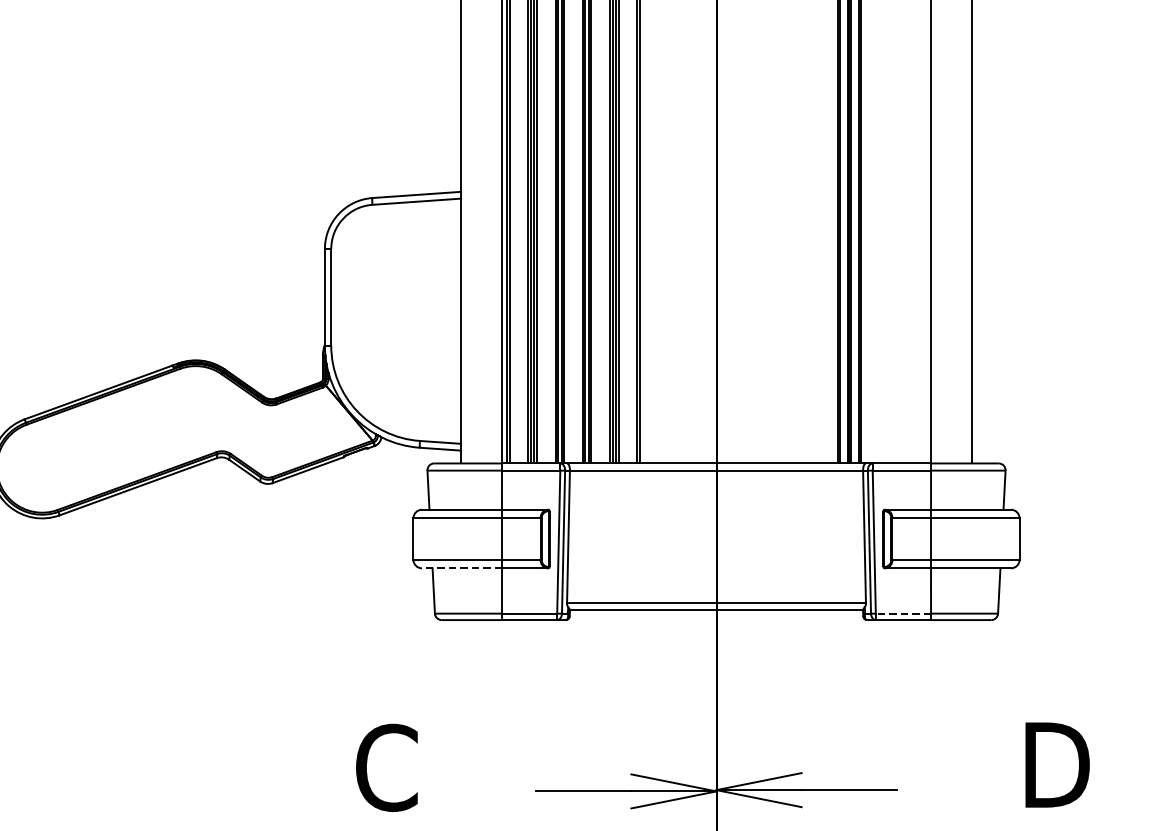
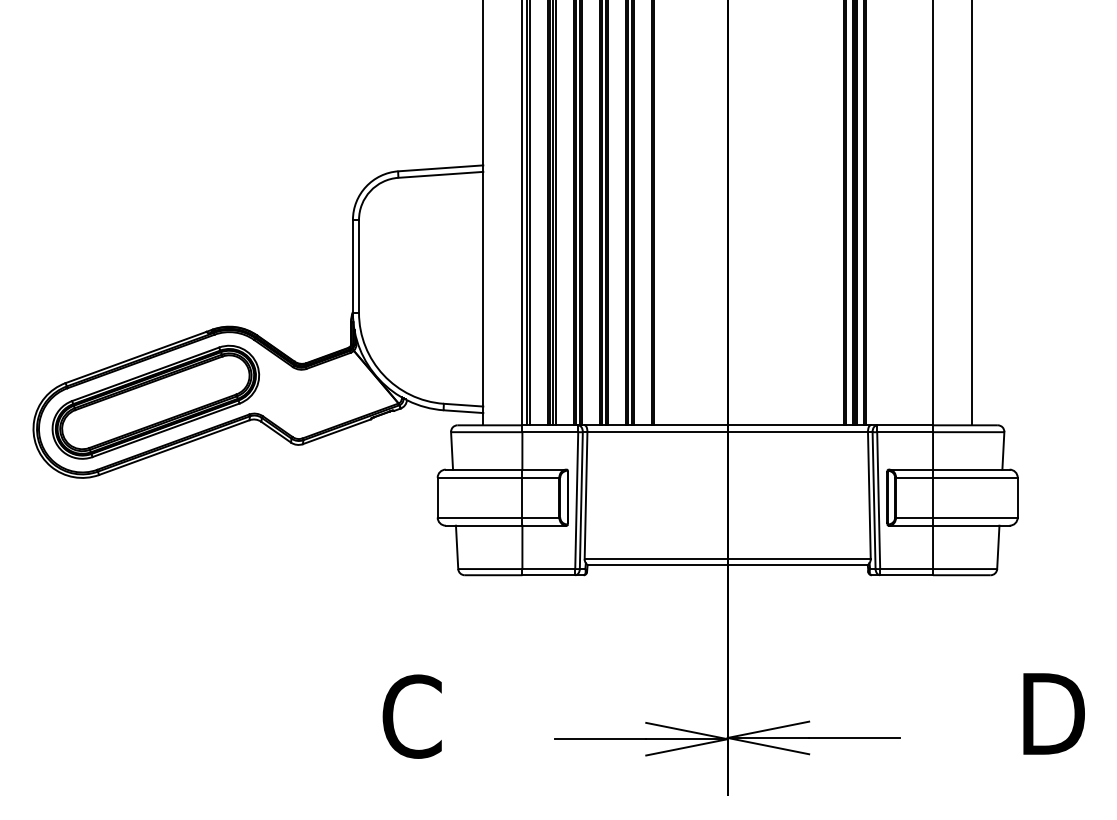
part: (118, 438) -> (155, 401), added
line: (461, 568) -> (483, 525), dashed -> solid
line: (903, 614) -> (906, 569), dashed -> solid

